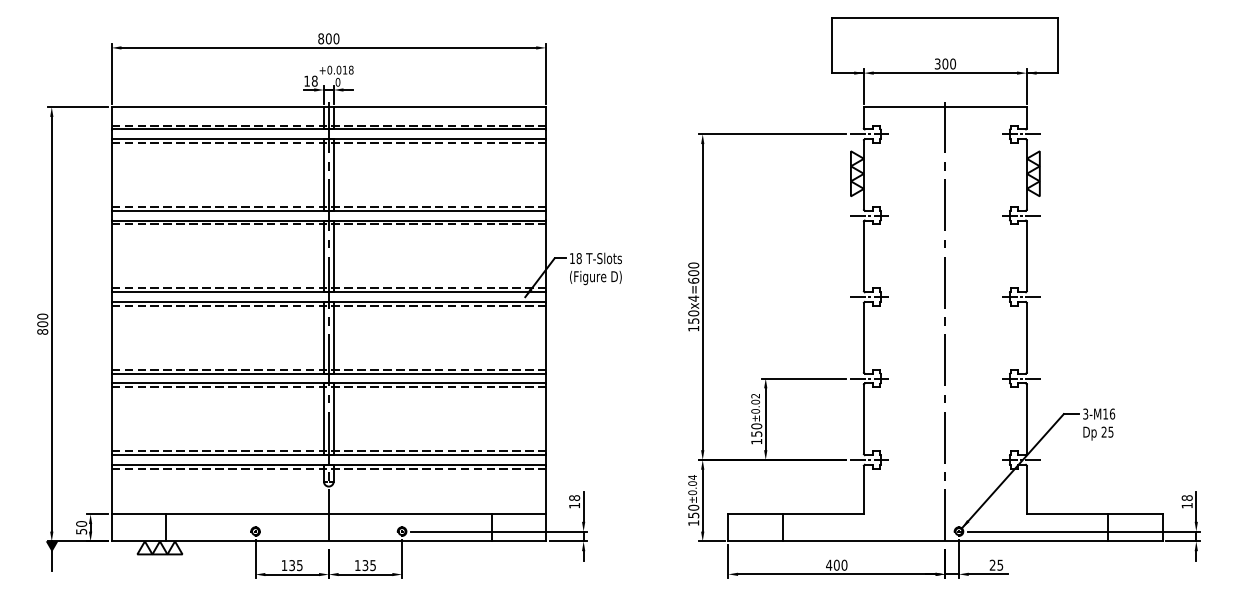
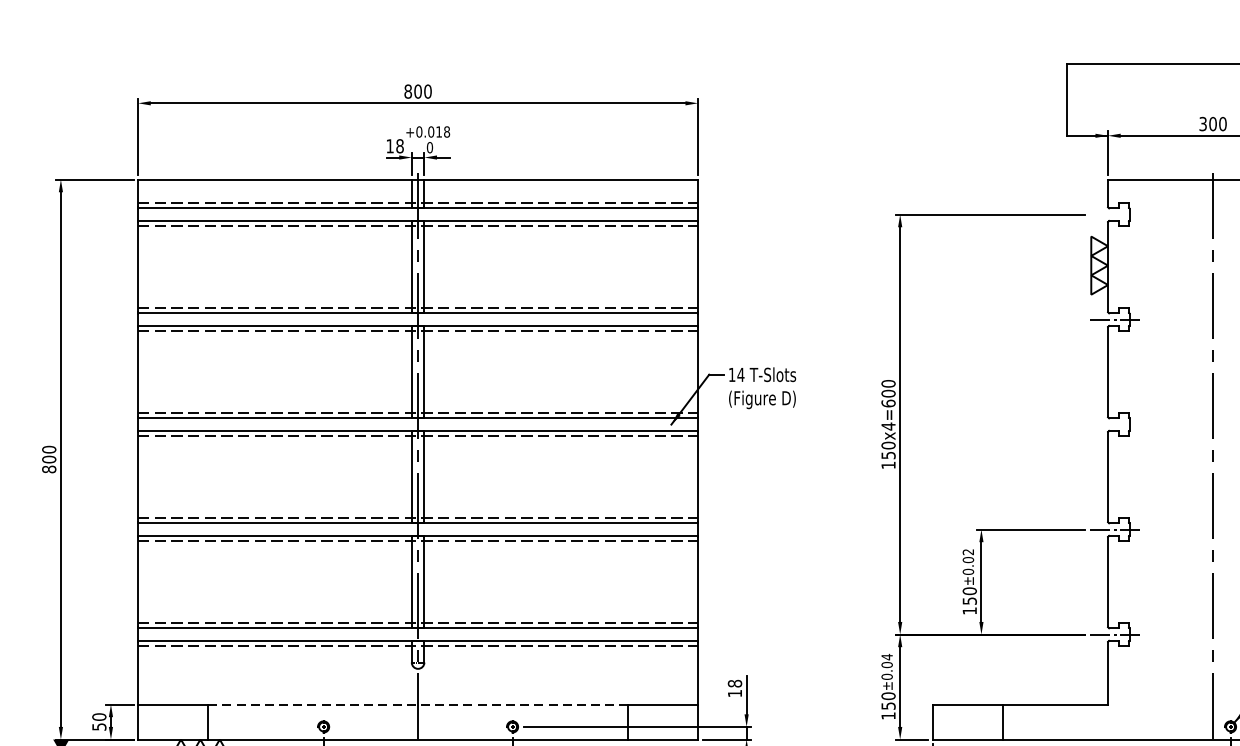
line: (869, 134) -> (1115, 214), removed
text: (578, 258) -> (740, 374), 18 -> 14
line: (869, 297) -> (1115, 425), removed
line: (328, 514) -> (417, 704), solid -> dashed

